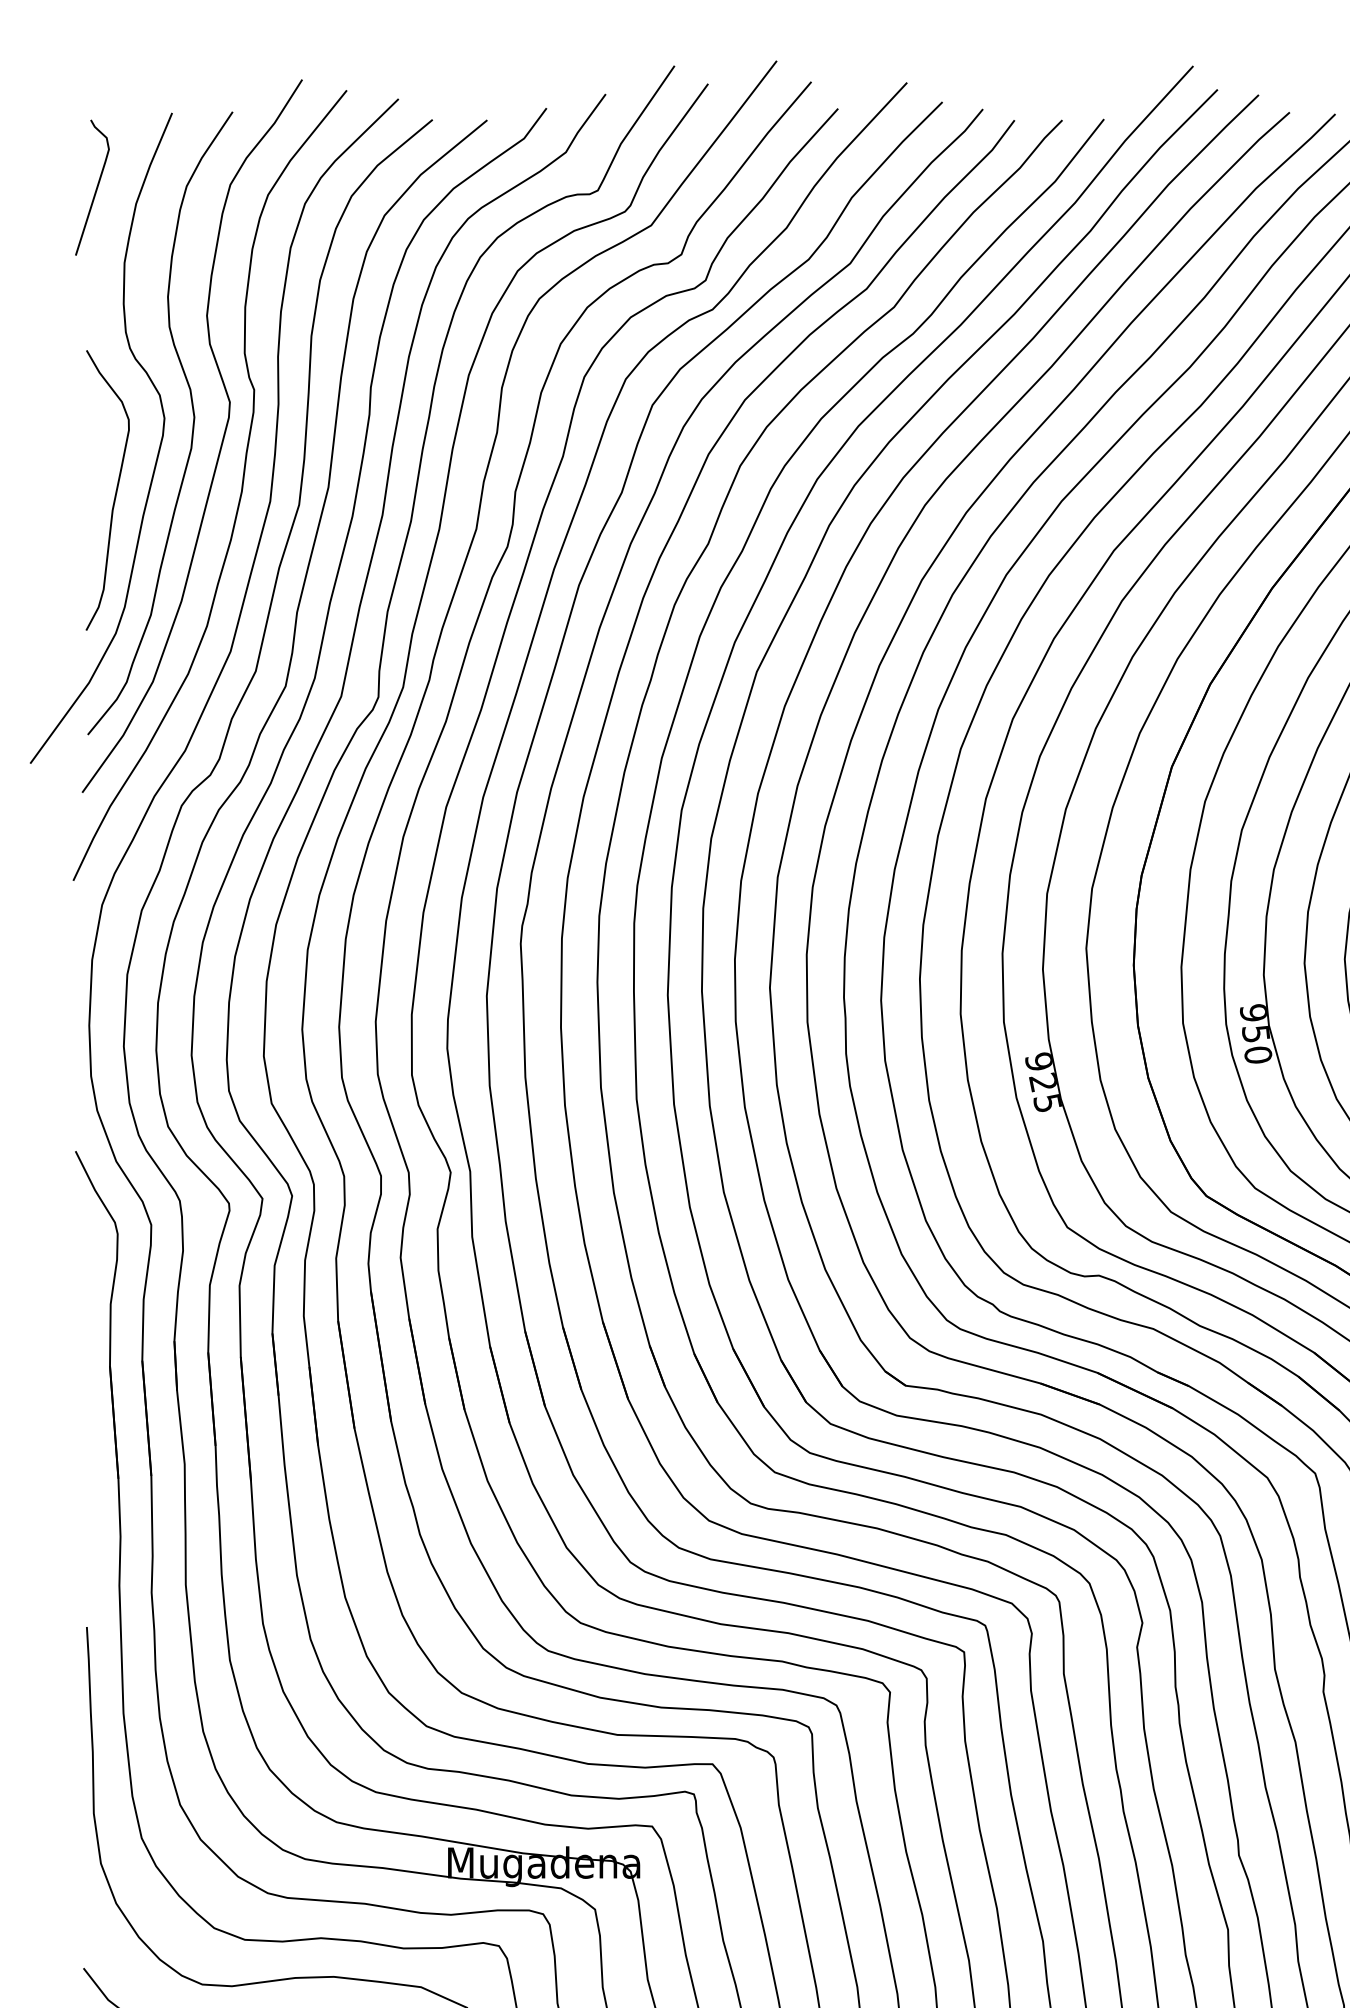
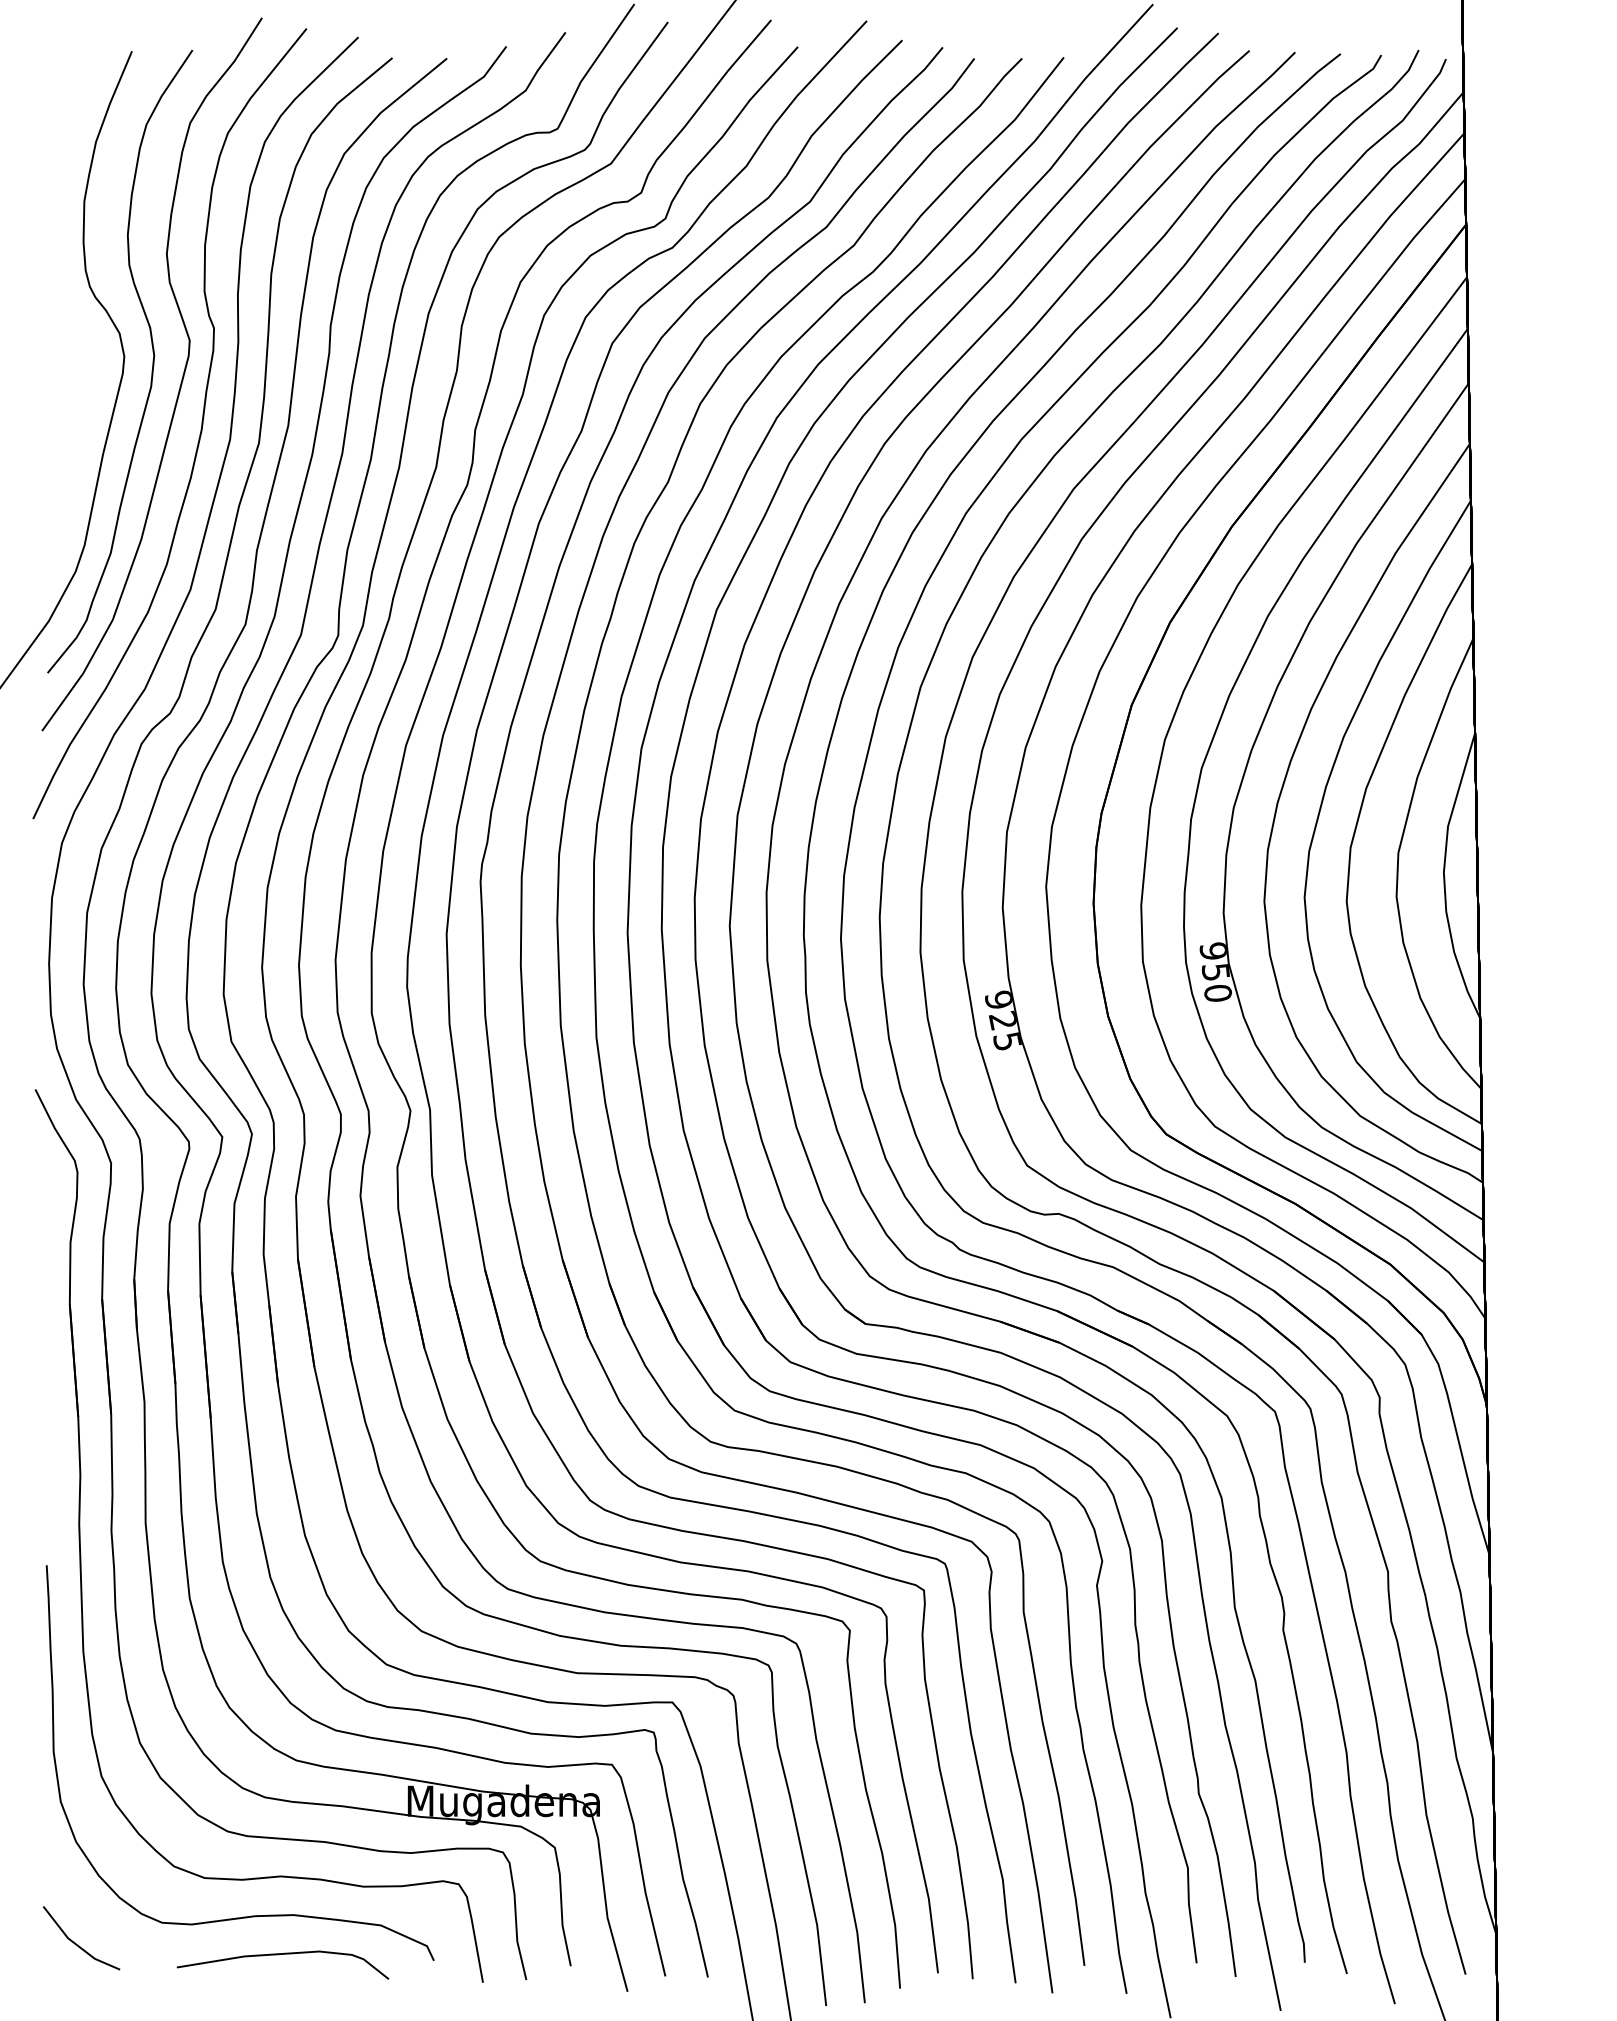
curve: (95, 189) -> (55, 127), removed
curve: (115, 490) -> (75, 428), removed

